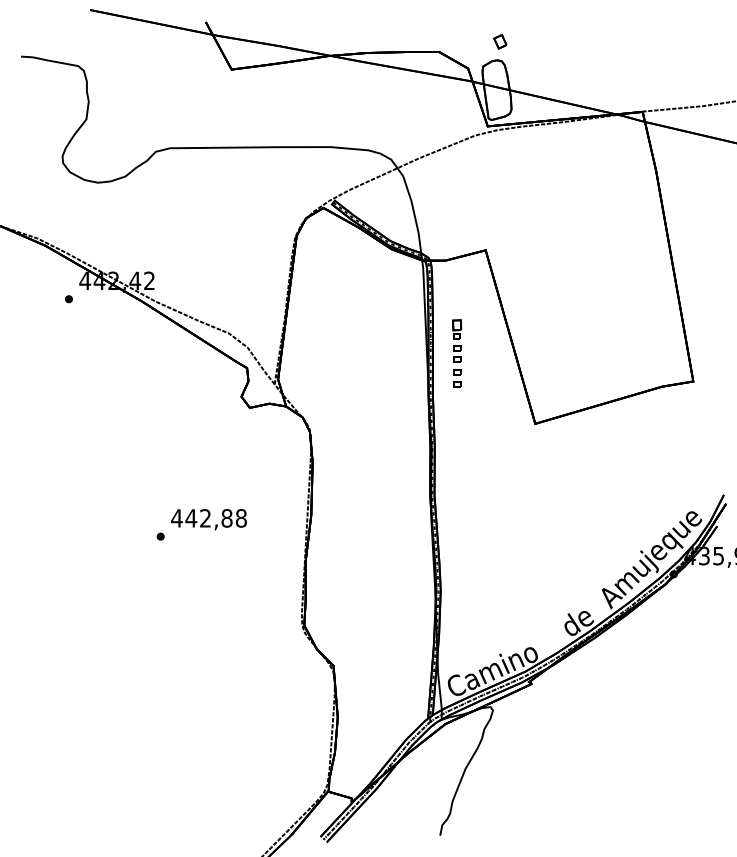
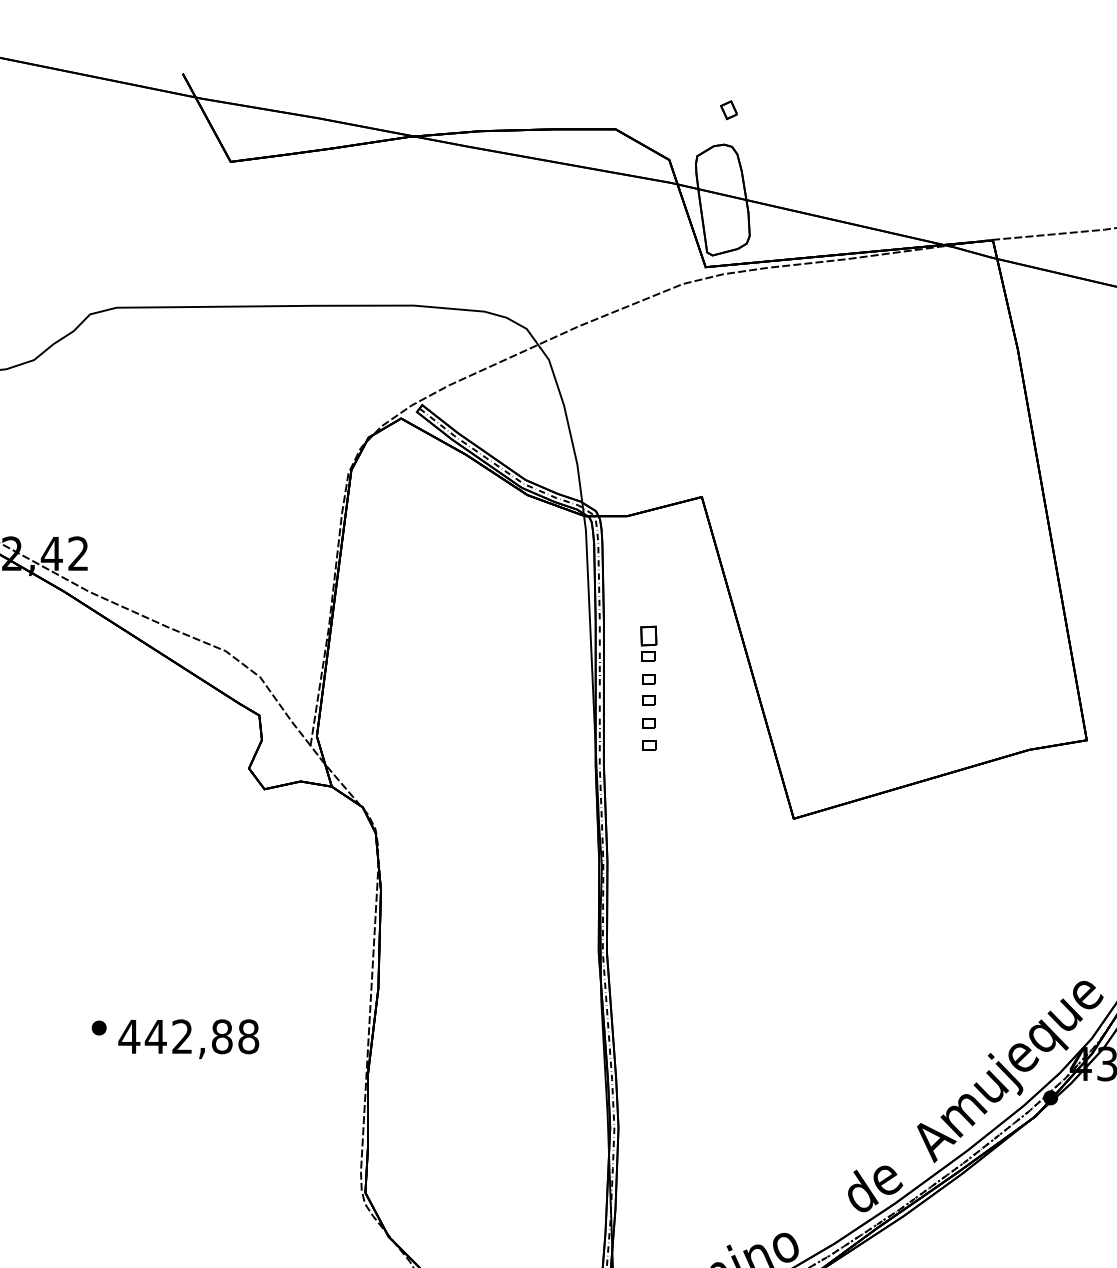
part: (500, 41) -> (729, 109), size x0.7
text: (208, 519) -> (187, 1038), moved

